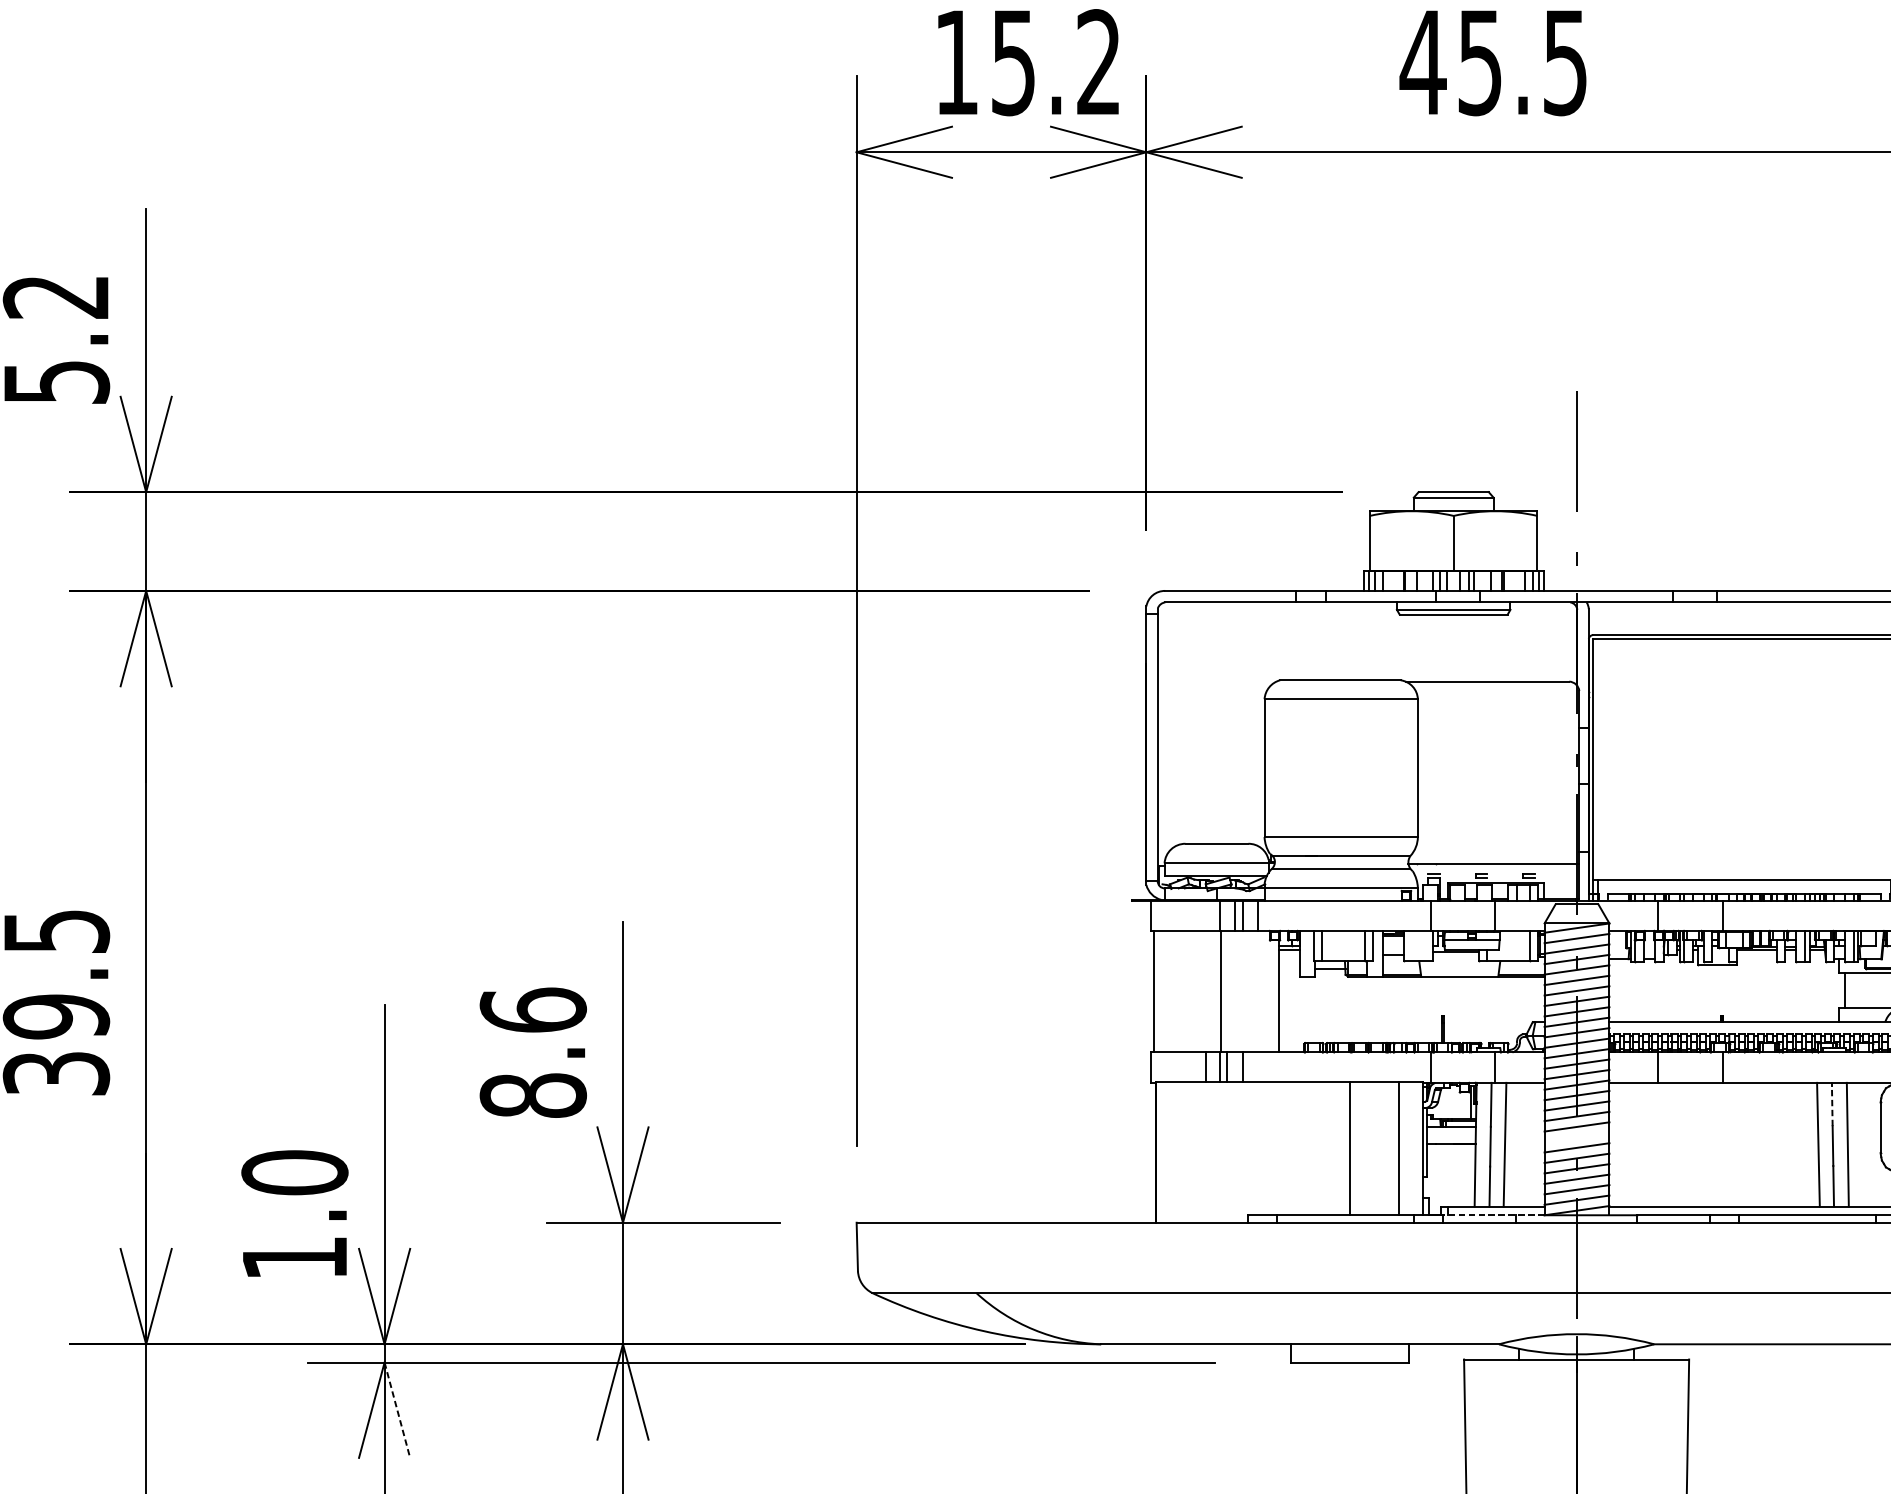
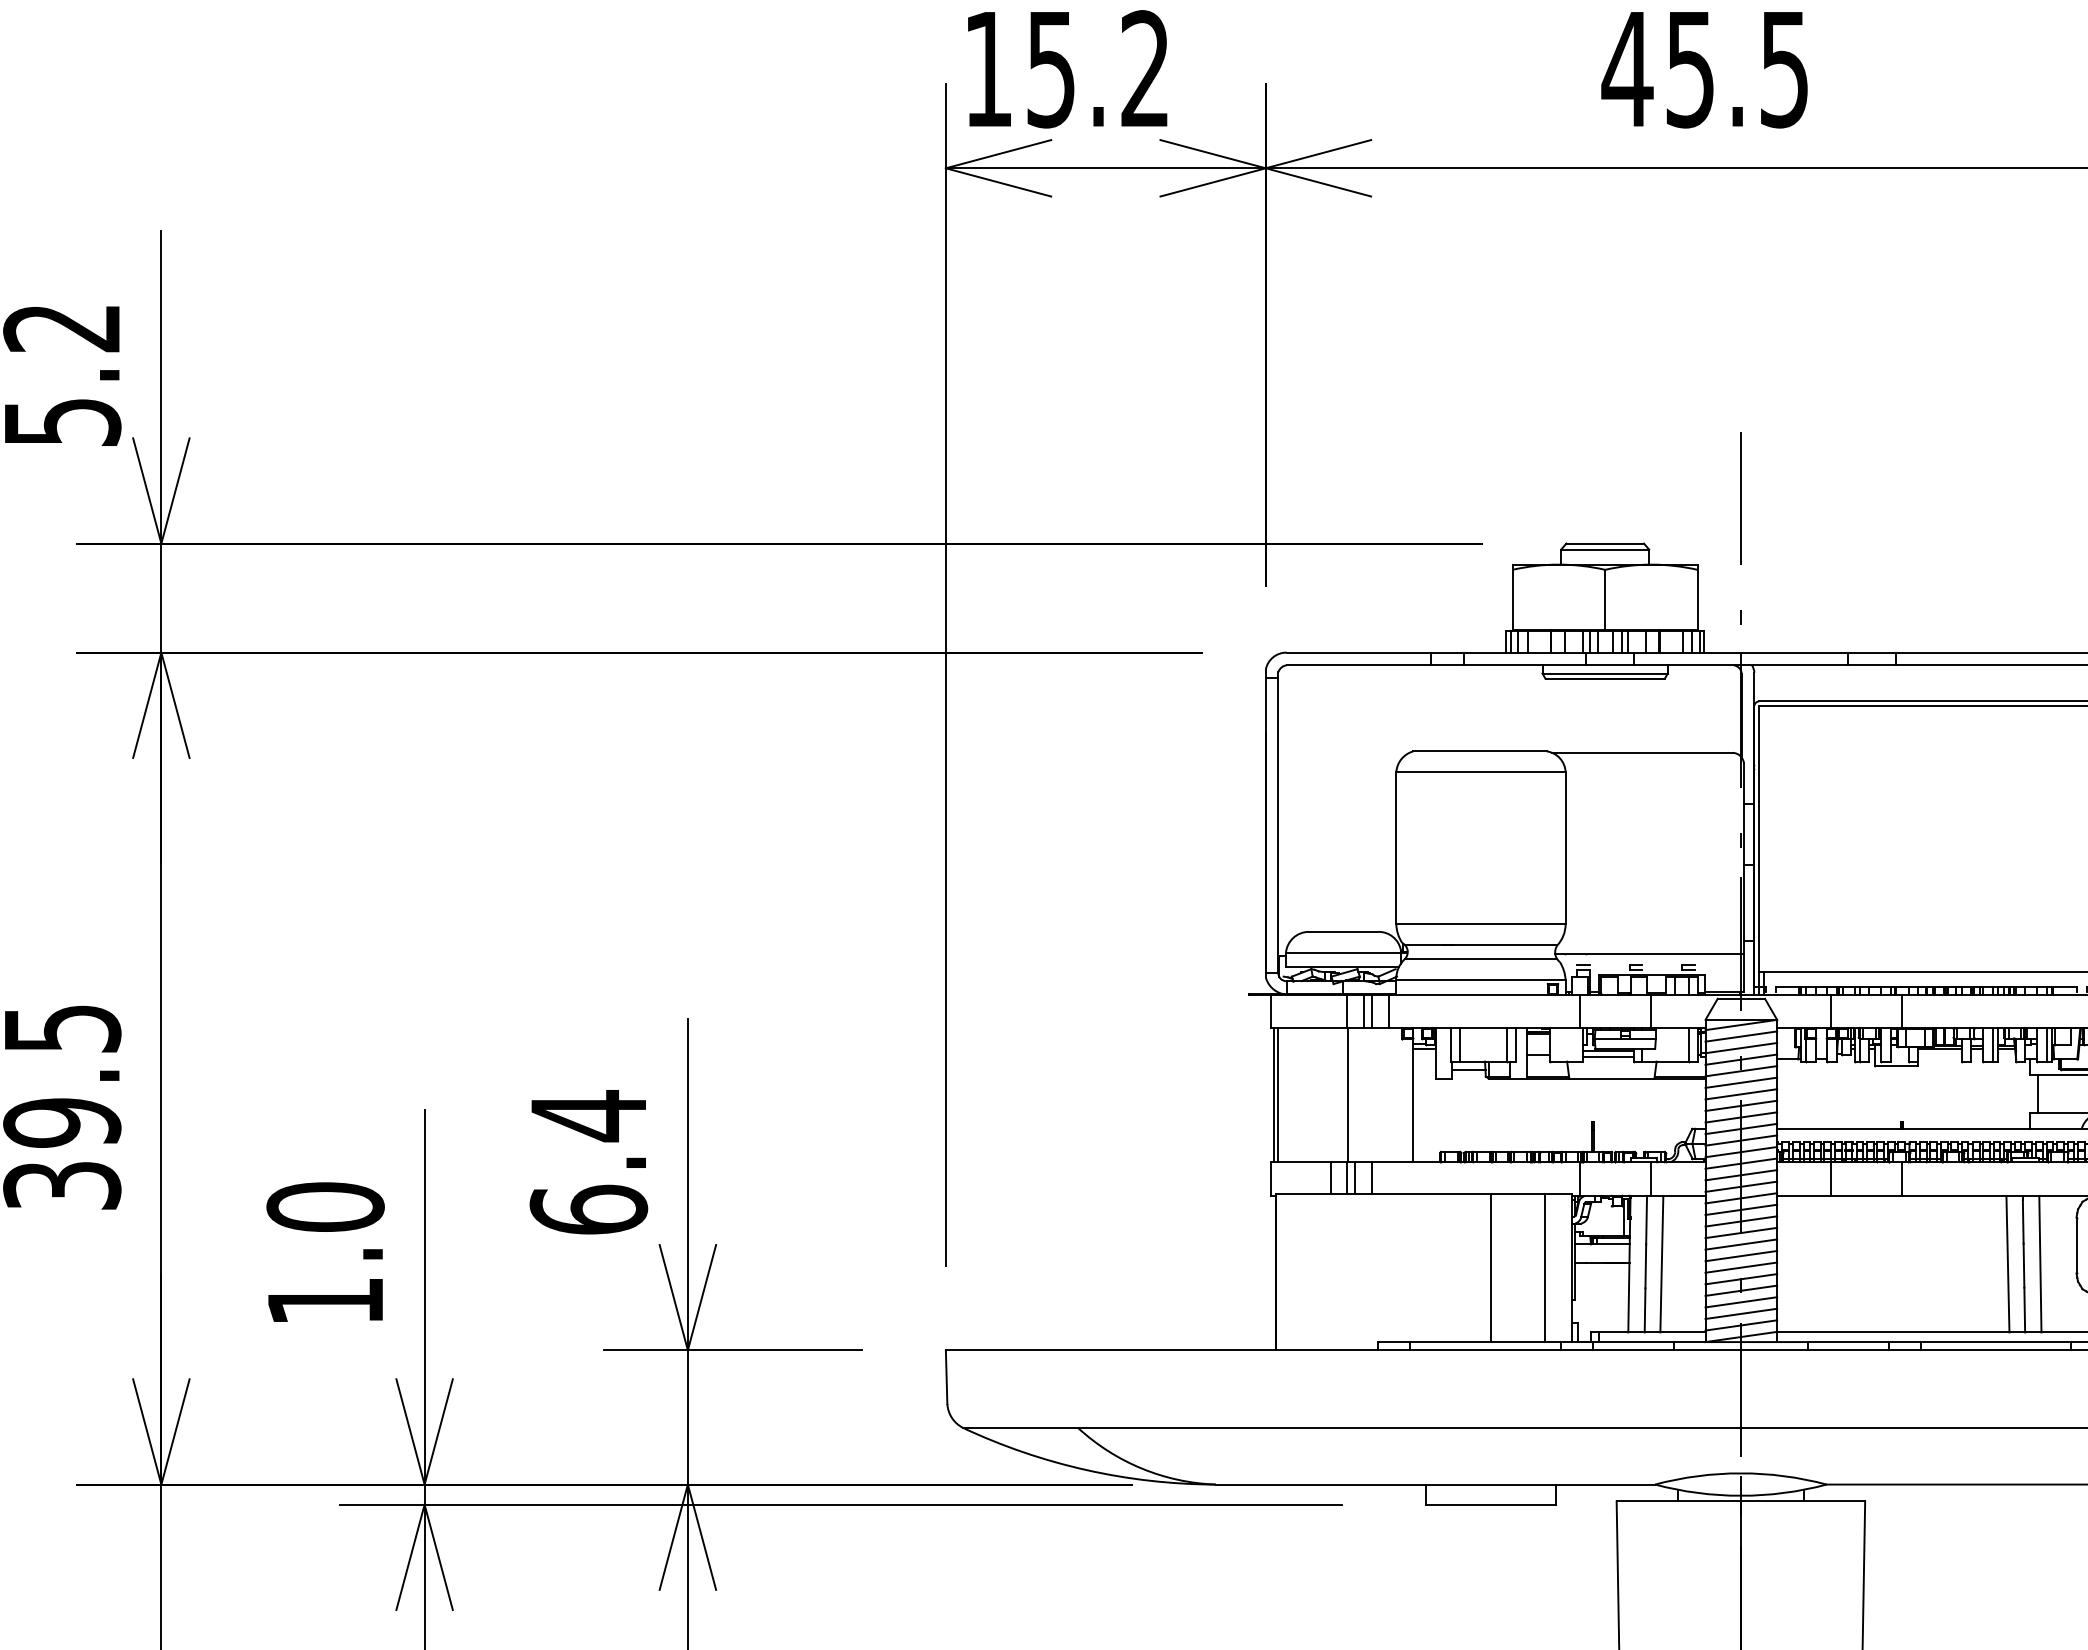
text: (1028, 62) -> (1067, 69), moved
text: (1492, 63) -> (1704, 70), moved
line: (1455, 957) -> (1607, 1057), added
line: (1157, 991) -> (1278, 1095), added
text: (532, 1052) -> (588, 1162), 8.6 -> 6.4
line: (1832, 1106) -> (2023, 1221), dashed -> solid
line: (1577, 1136) -> (1741, 1255), added
text: (294, 1212) -> (325, 1251), moved
line: (1492, 1215) -> (1648, 1342), dashed -> solid
line: (397, 1410) -> (438, 1557), dashed -> solid

